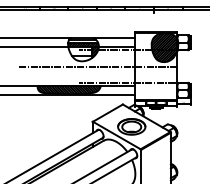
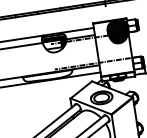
line: (98, 66) -> (68, 54), removed
hatch: (68, 90) -> (47, 76), removed

